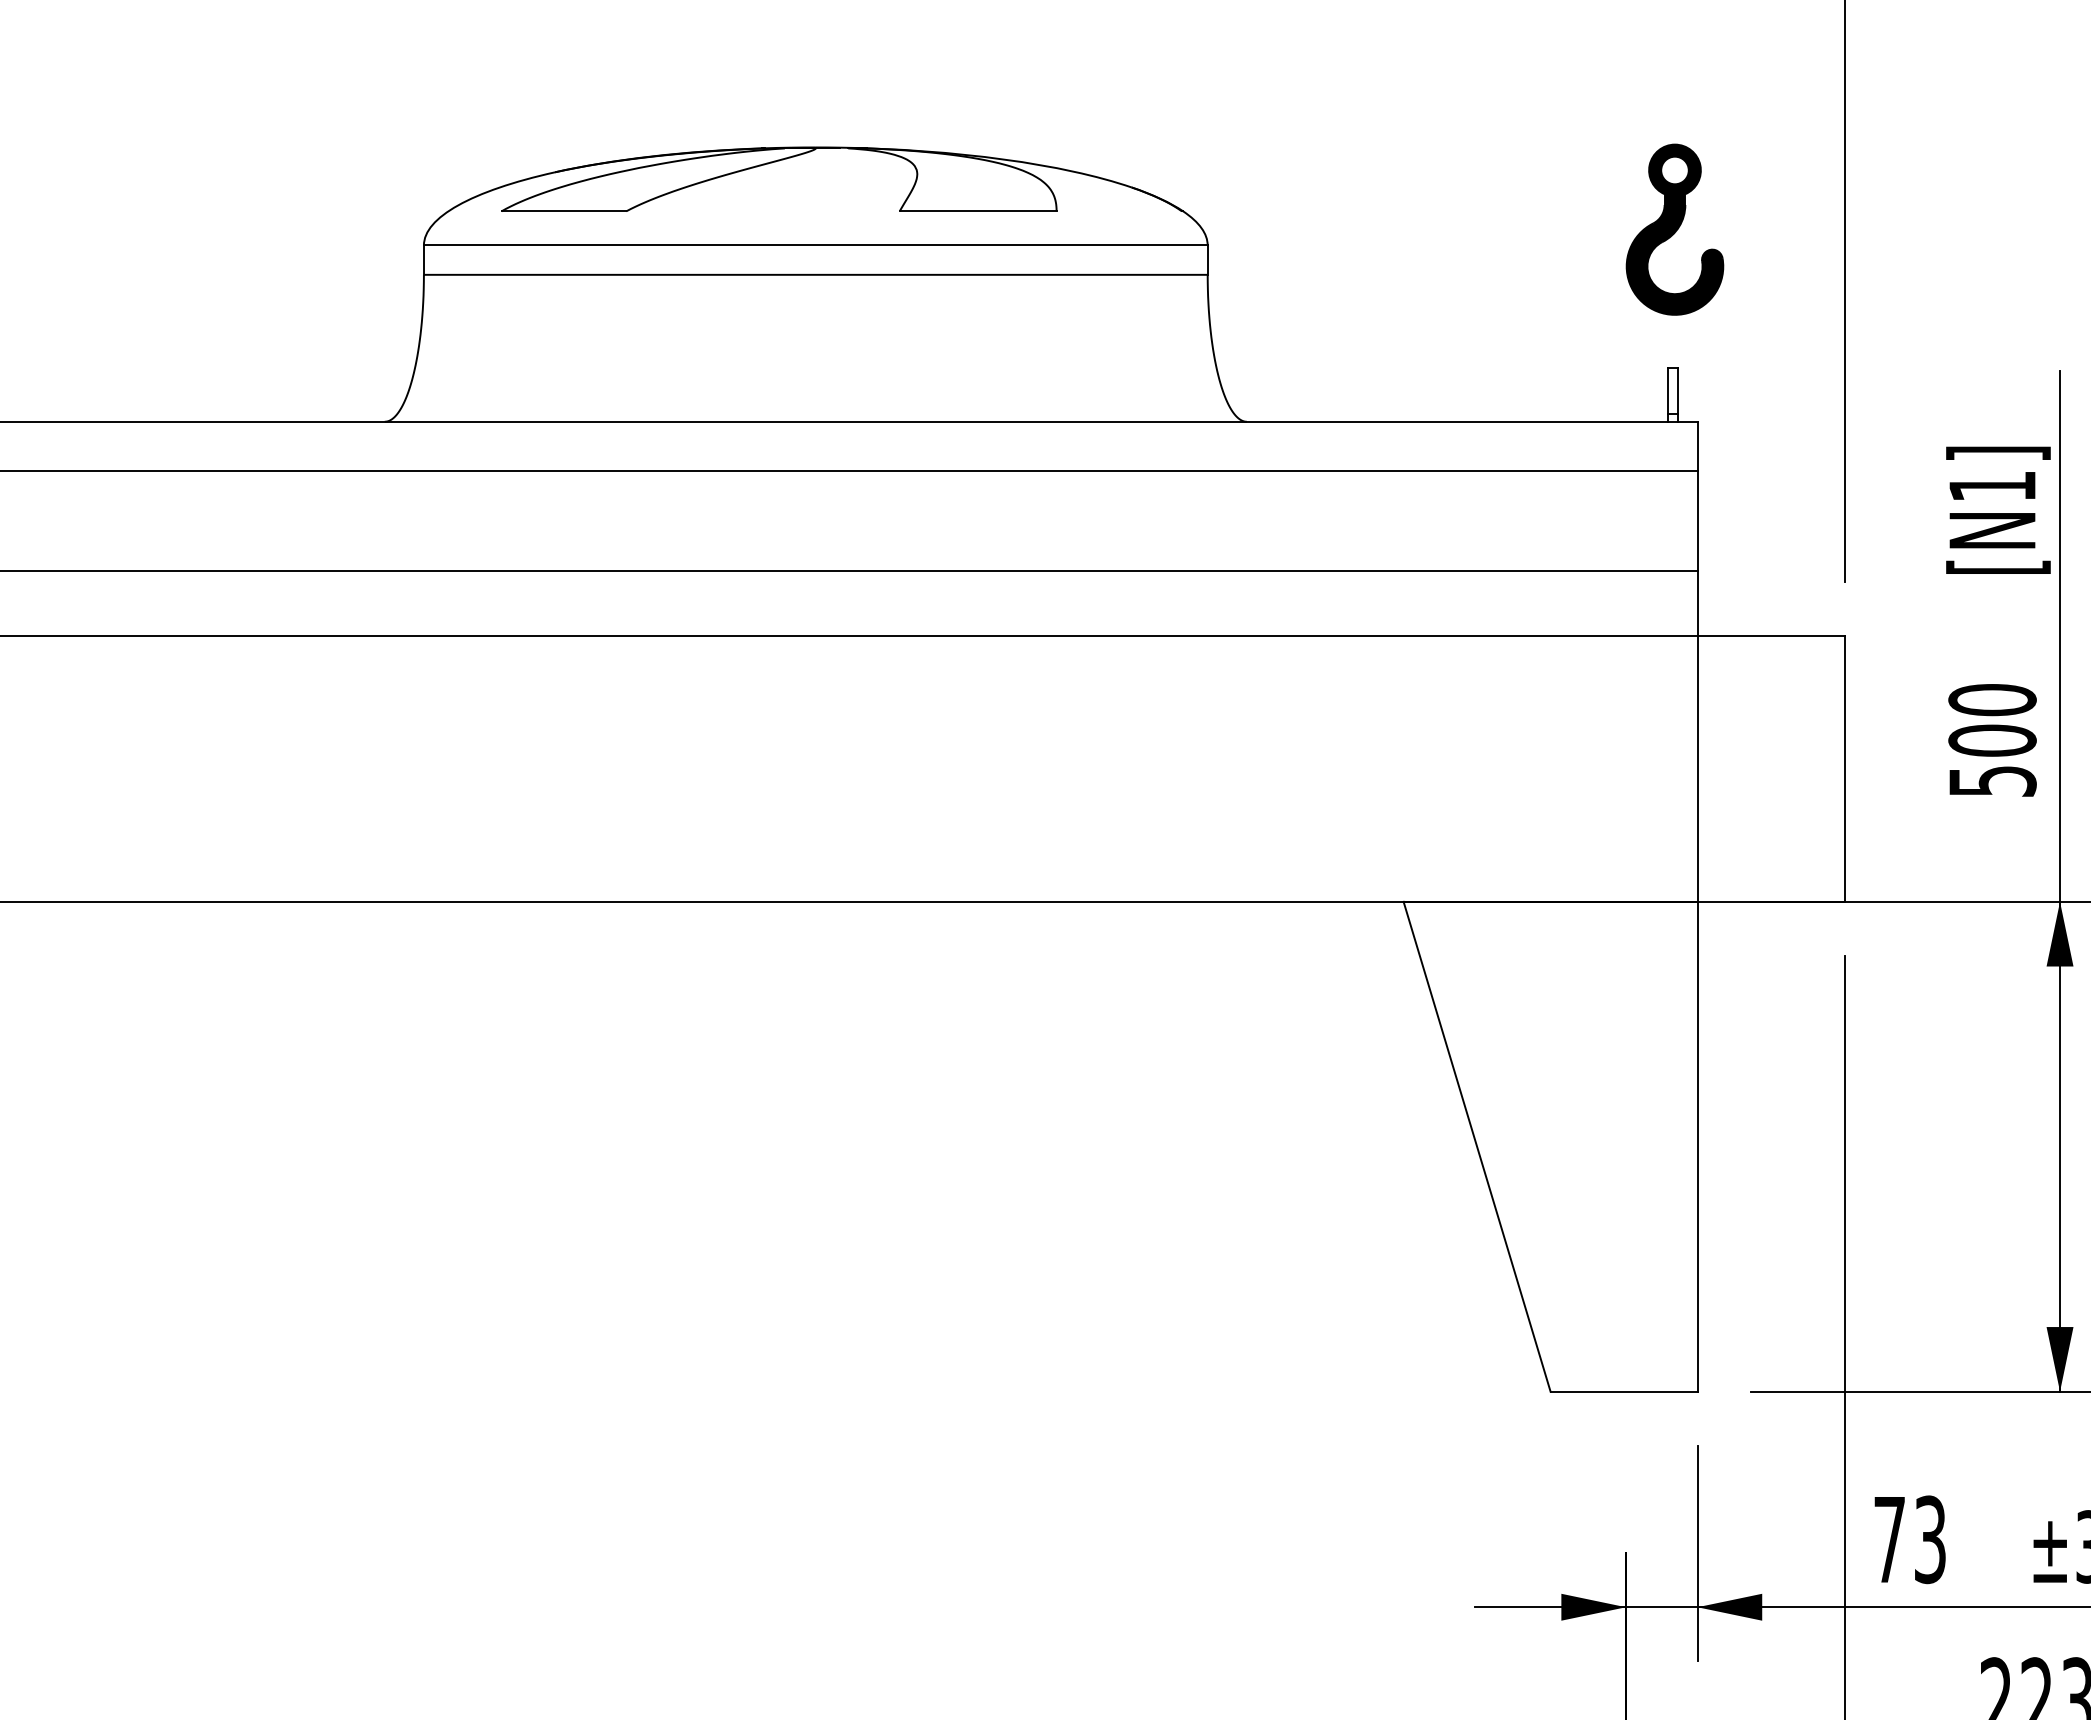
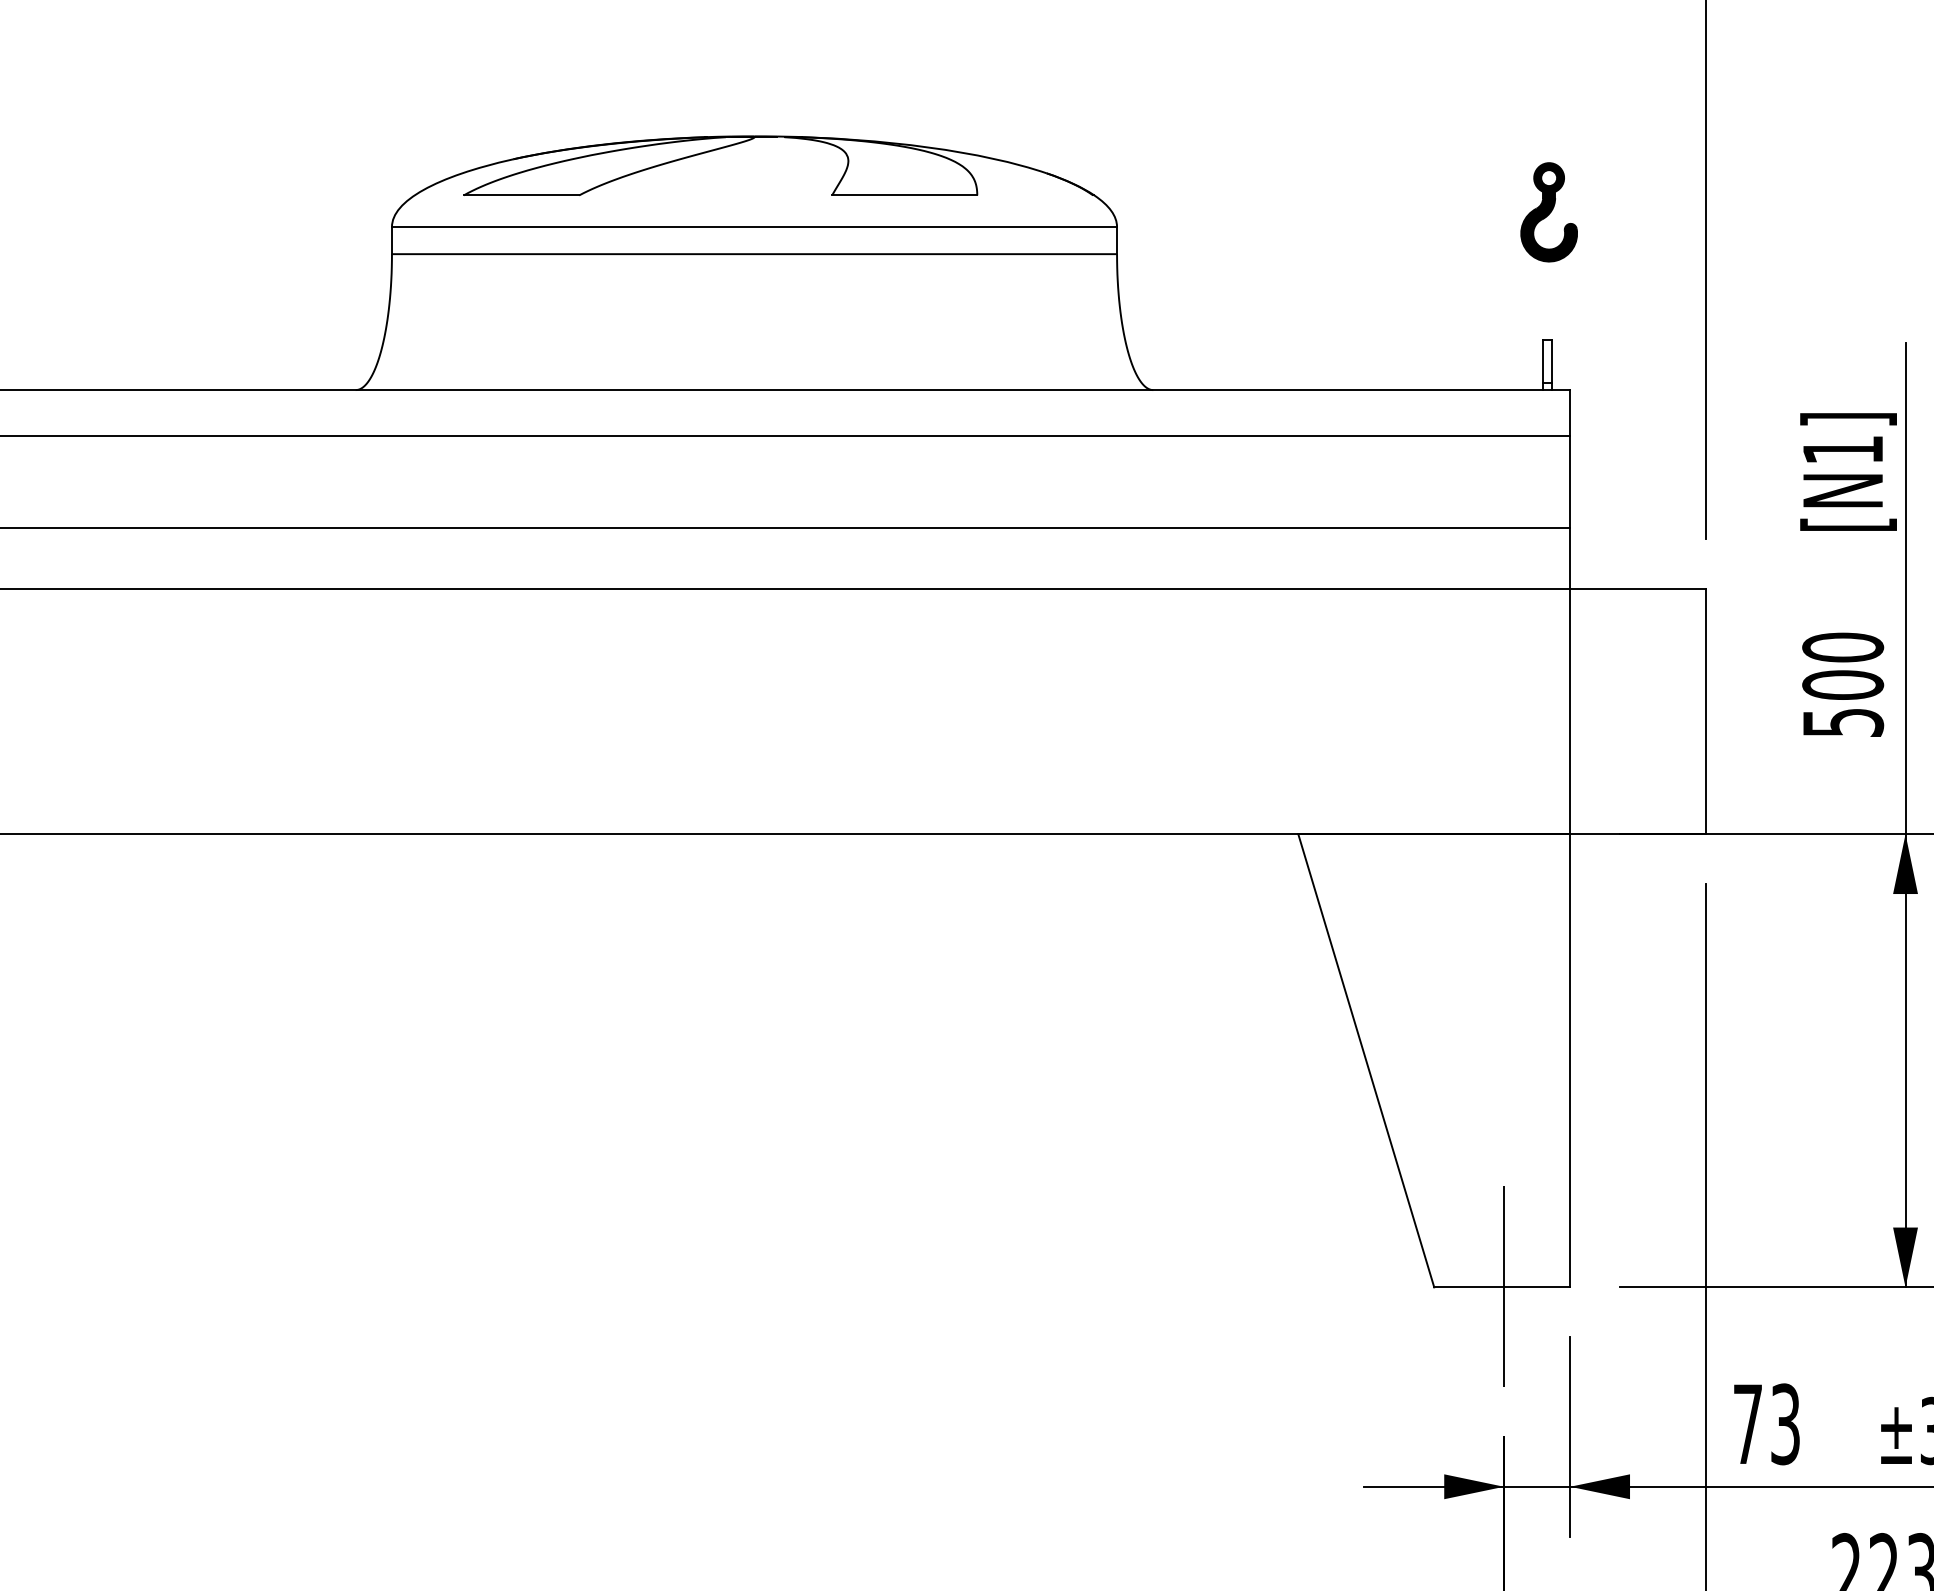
part: (1674, 229) -> (1548, 212), size x0.62
line: (1626, 1390) -> (1504, 1286), added

